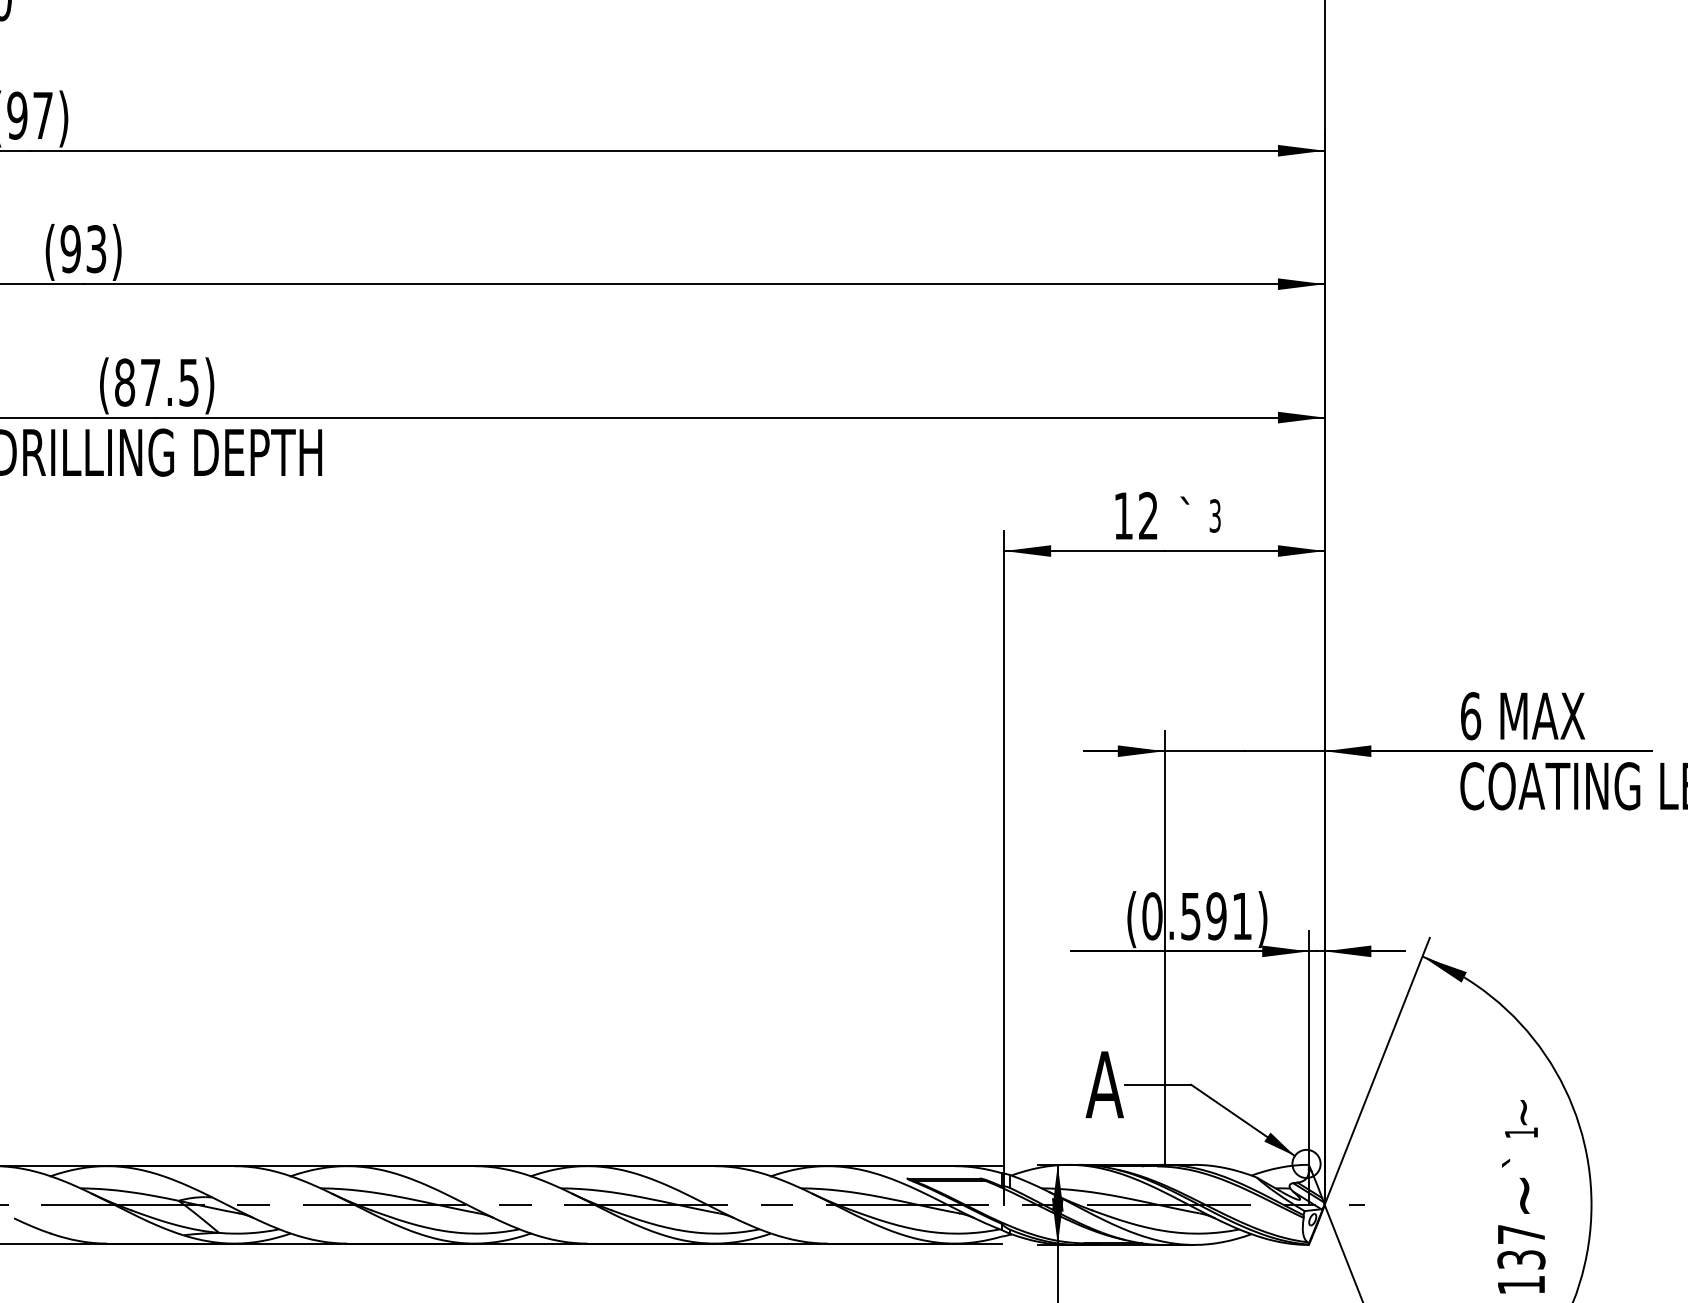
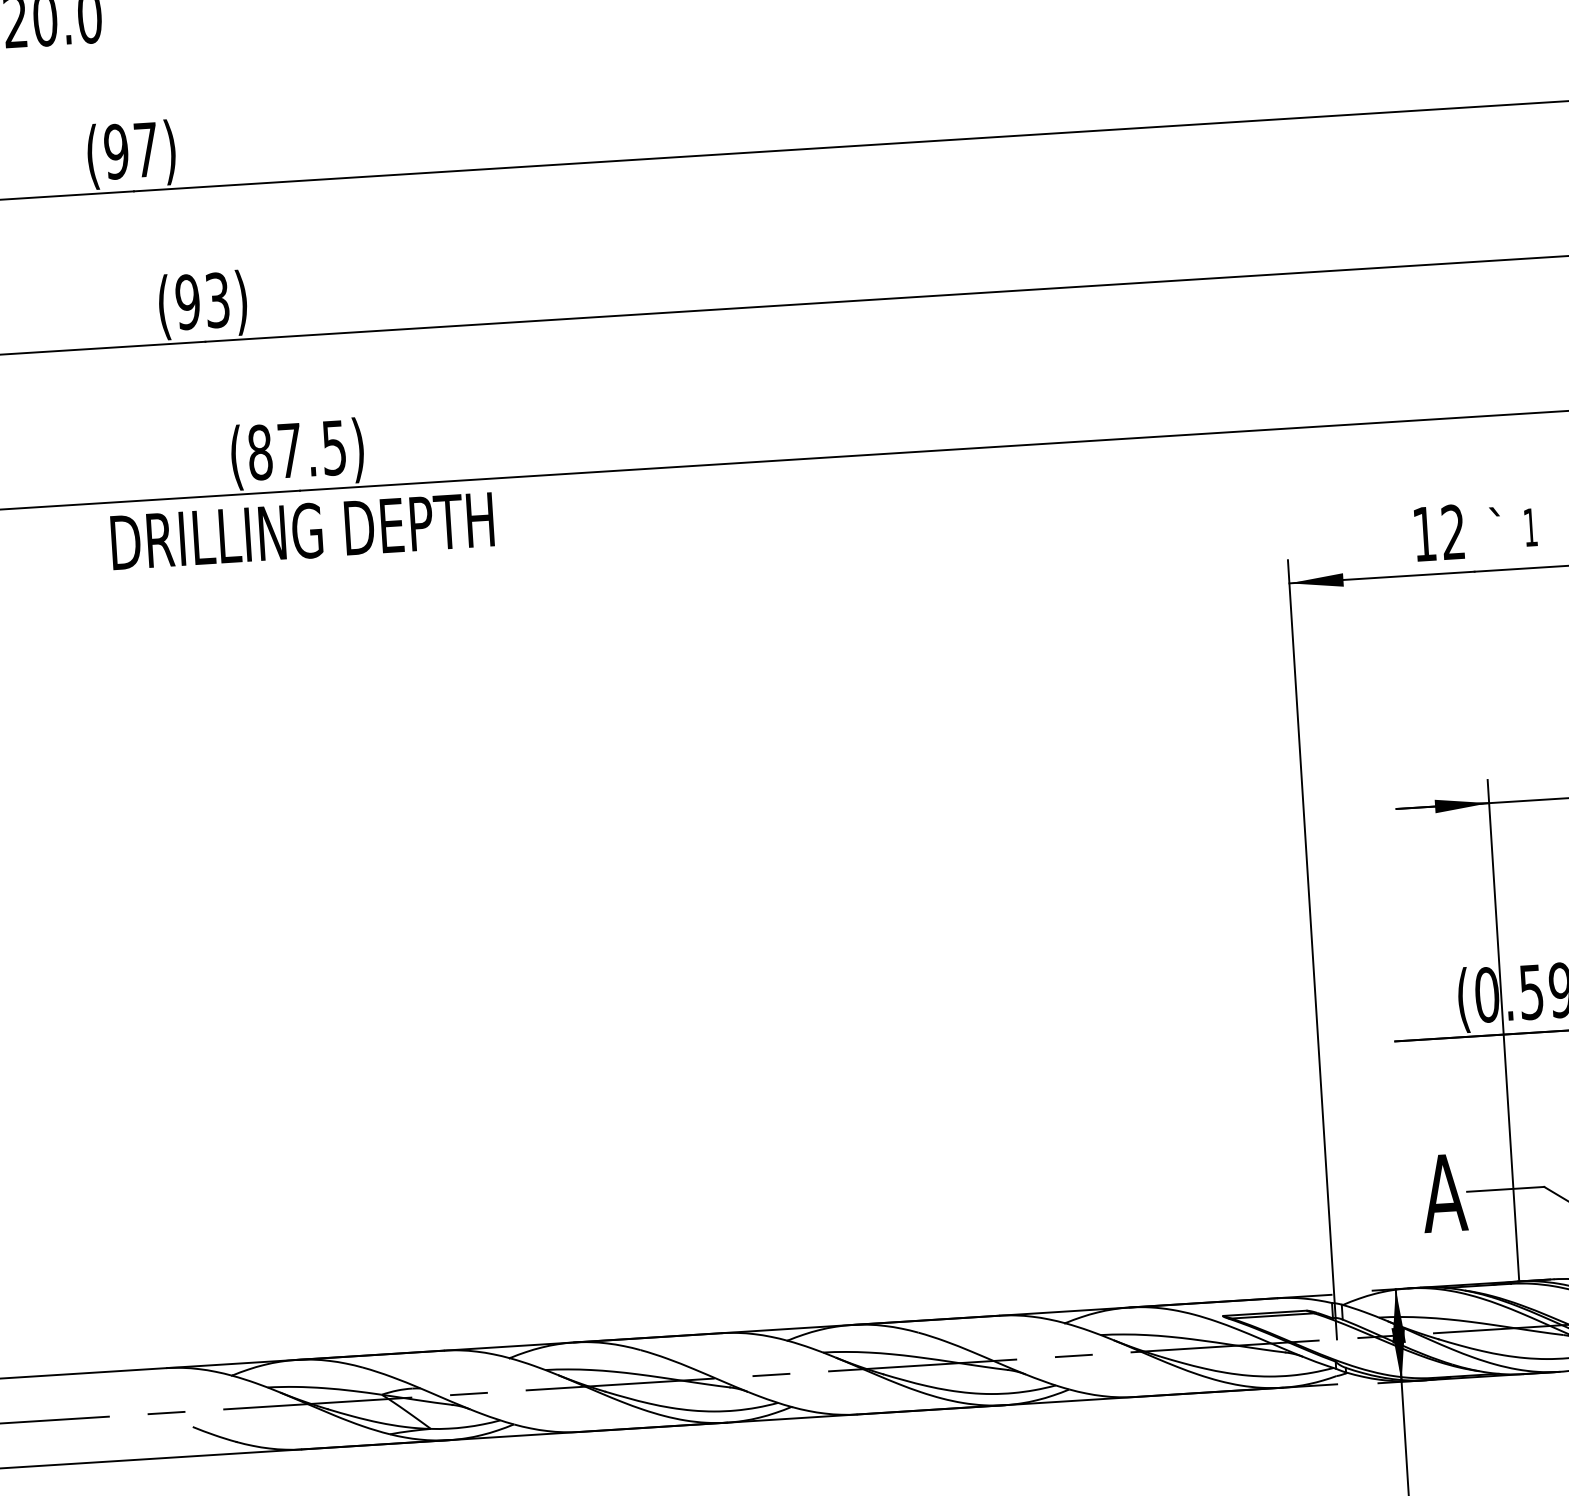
text: (1214, 515) -> (1529, 526), 3 -> 1

